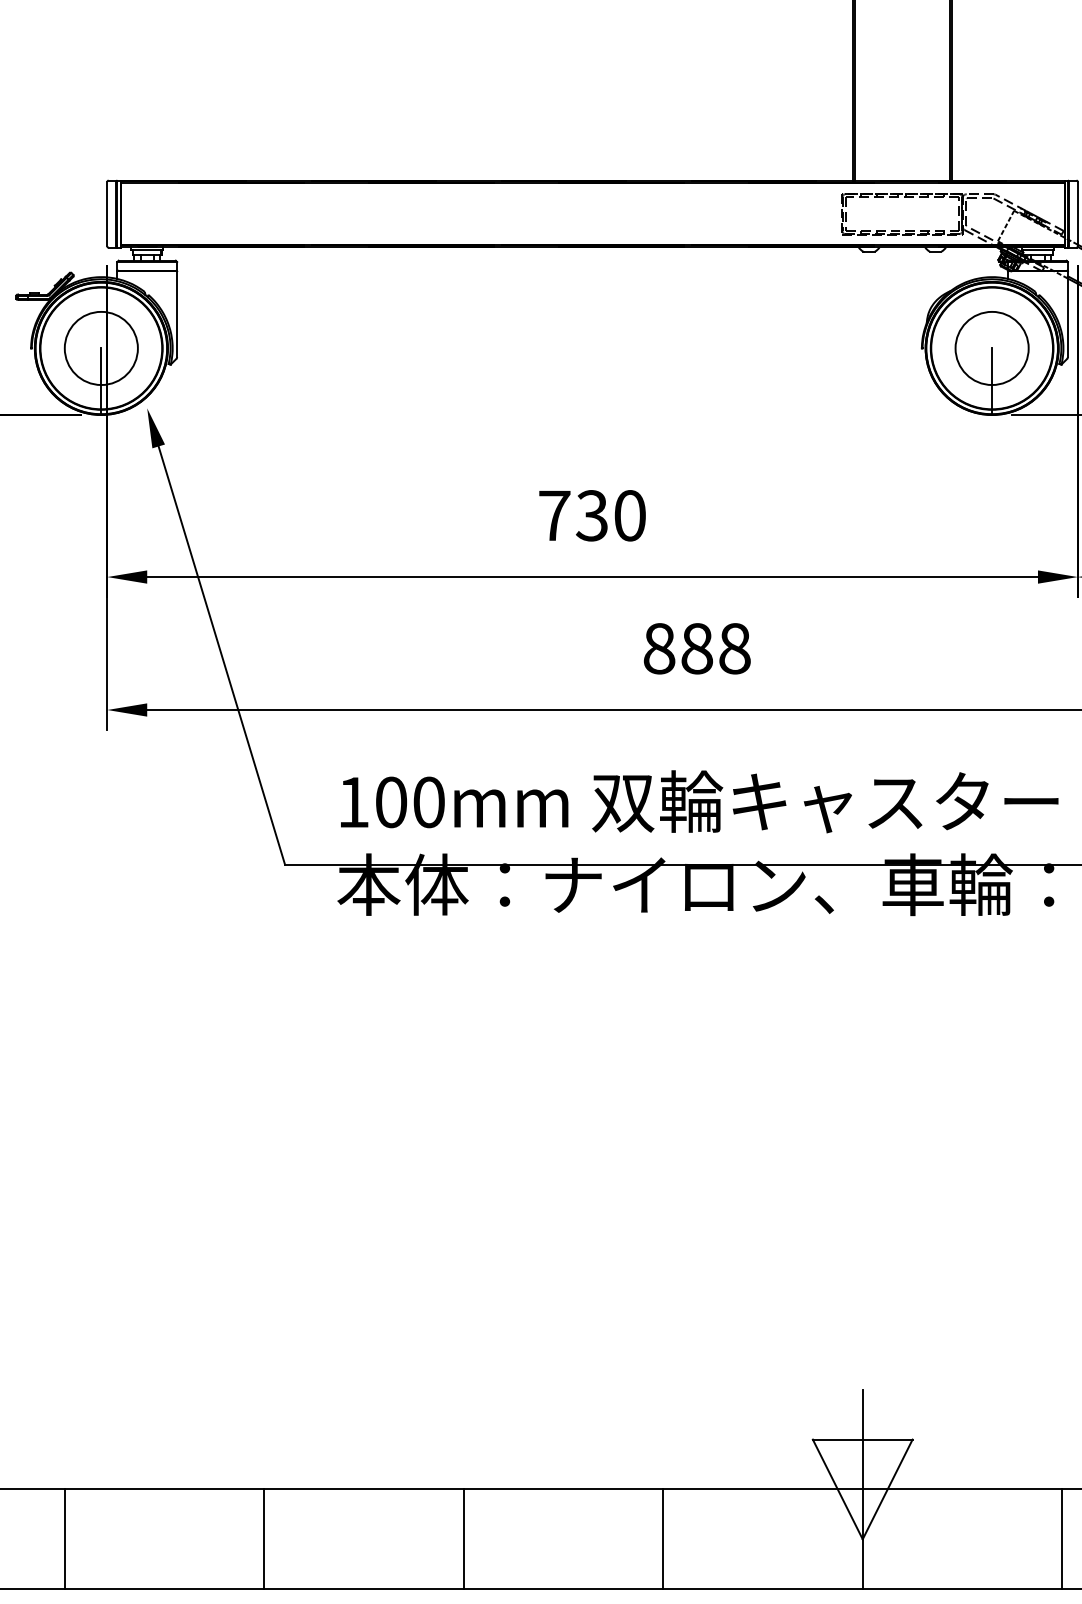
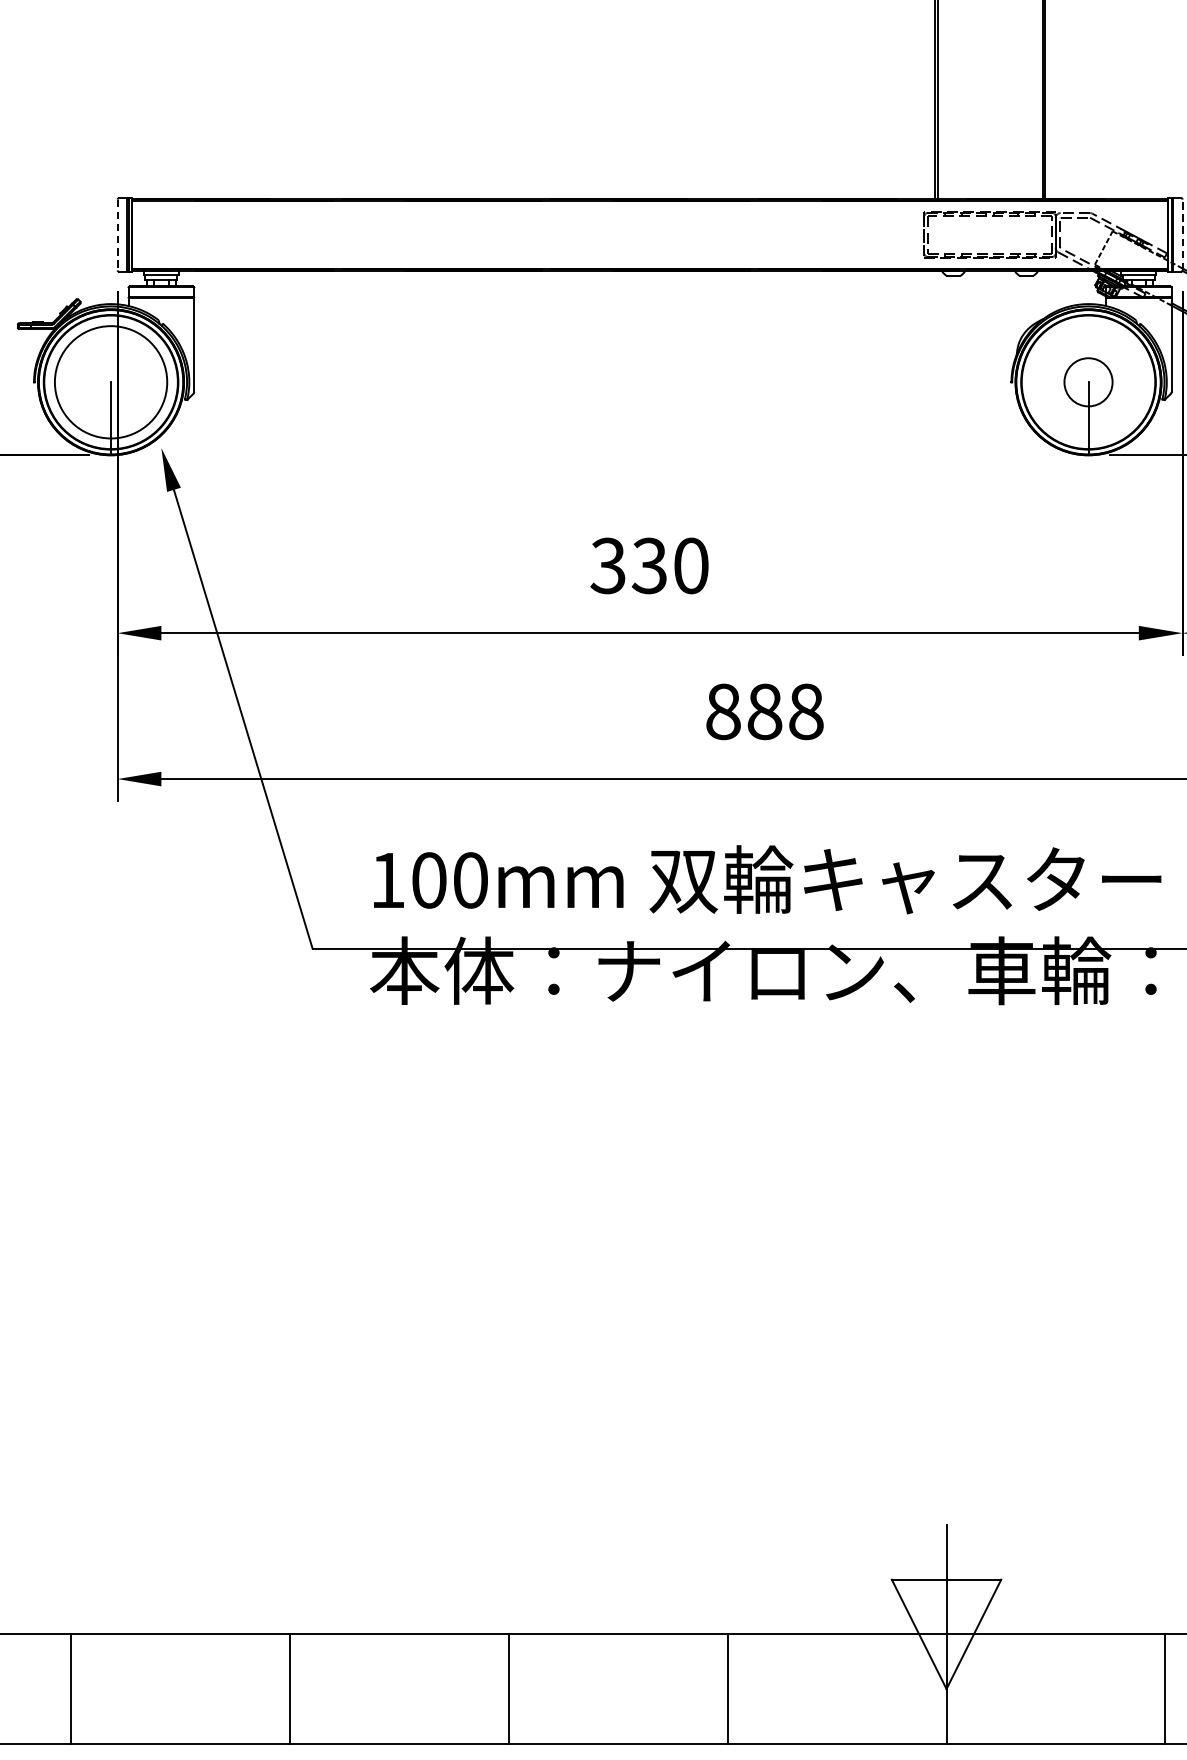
line: (1077, 213) -> (1182, 234), solid -> dashed
line: (107, 214) -> (117, 235), solid -> dashed
circle: (100, 348) -> (110, 382), size x1.4
circle: (991, 348) -> (1087, 382), size x0.6
text: (554, 515) -> (608, 565), 730 -> 330

